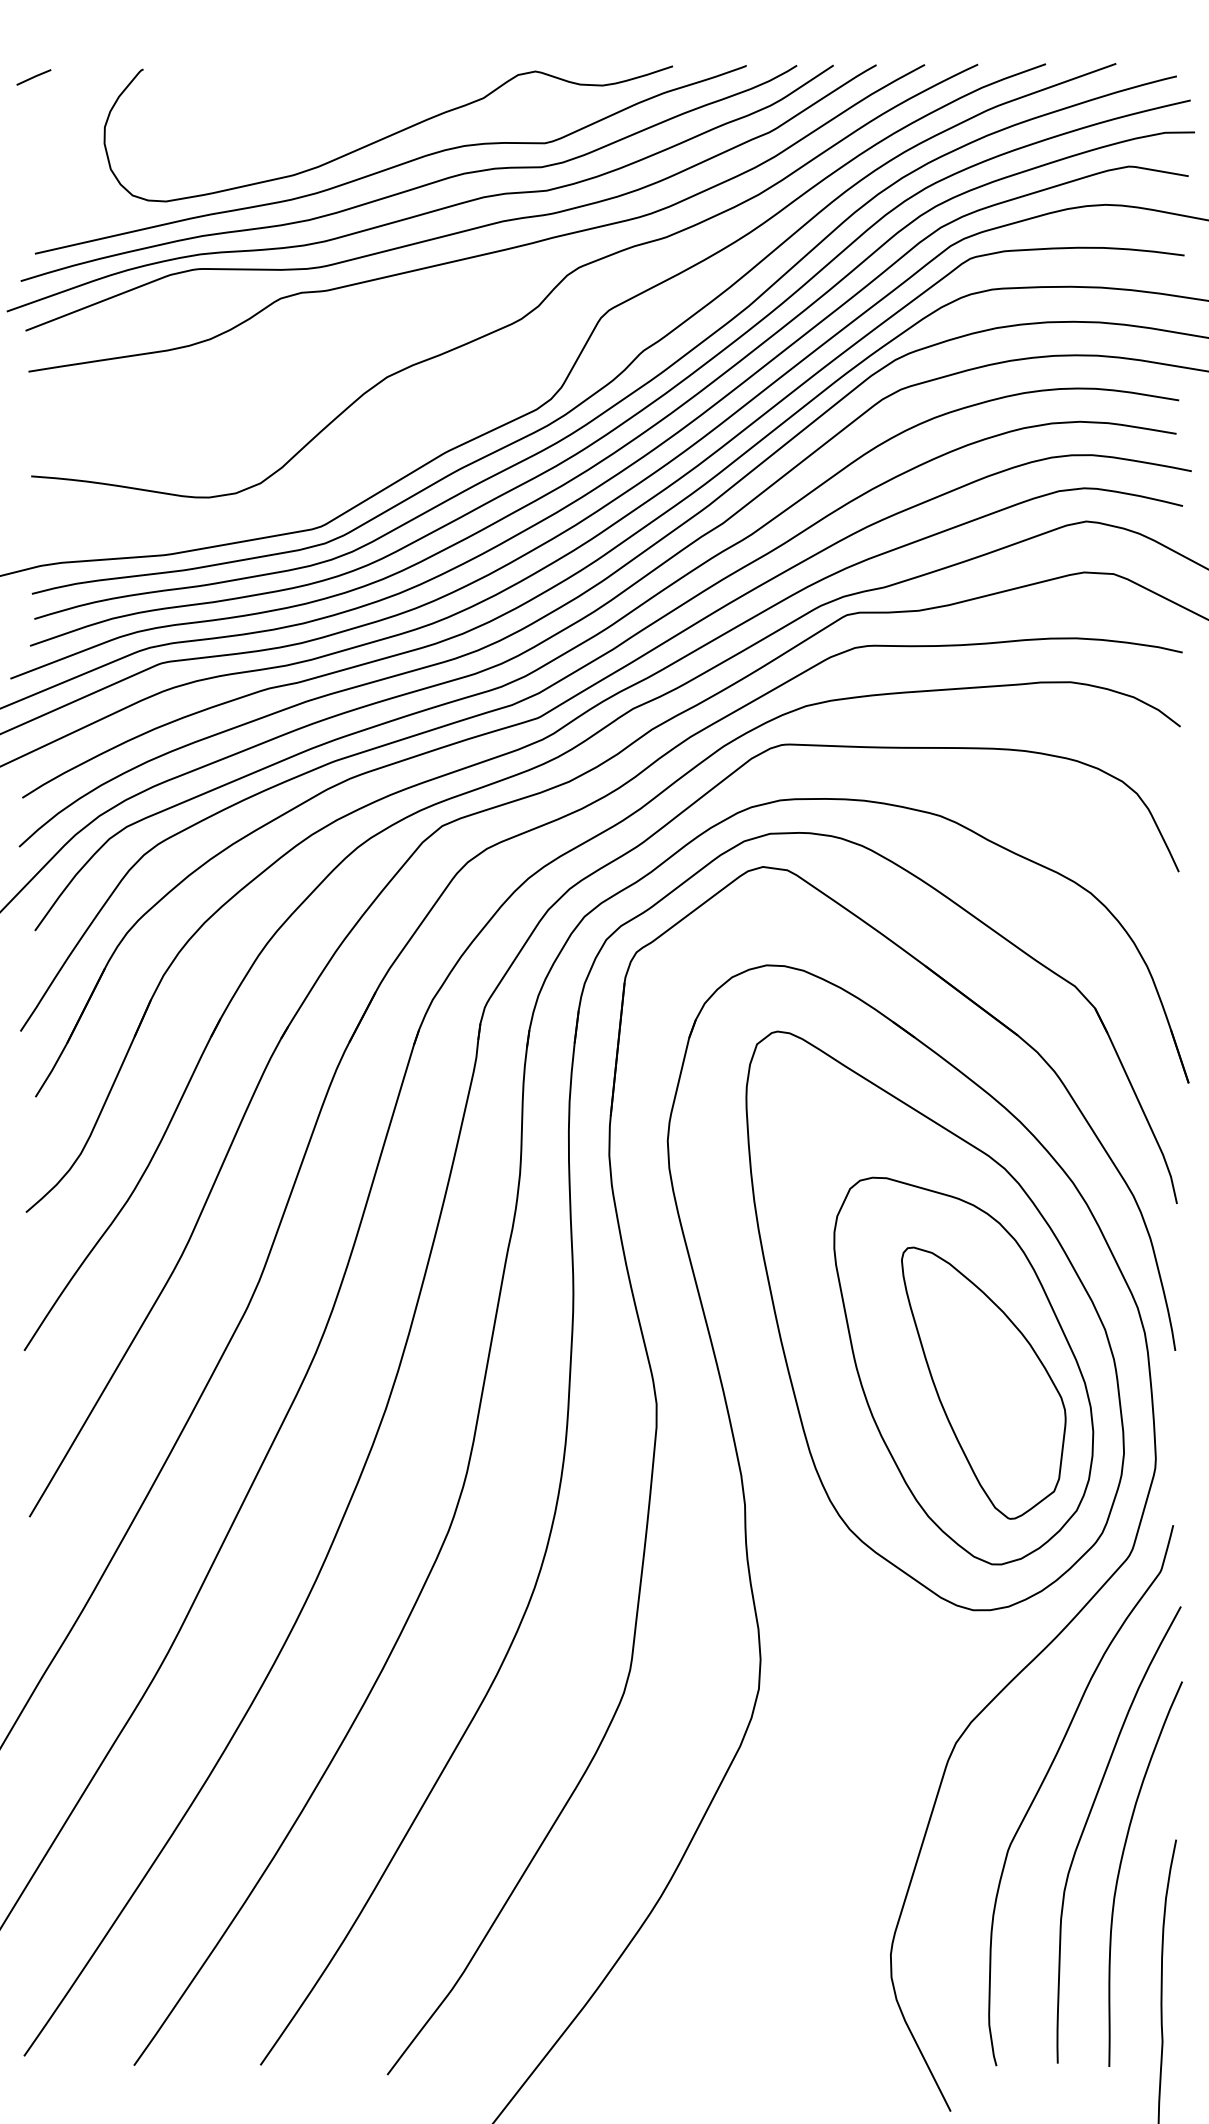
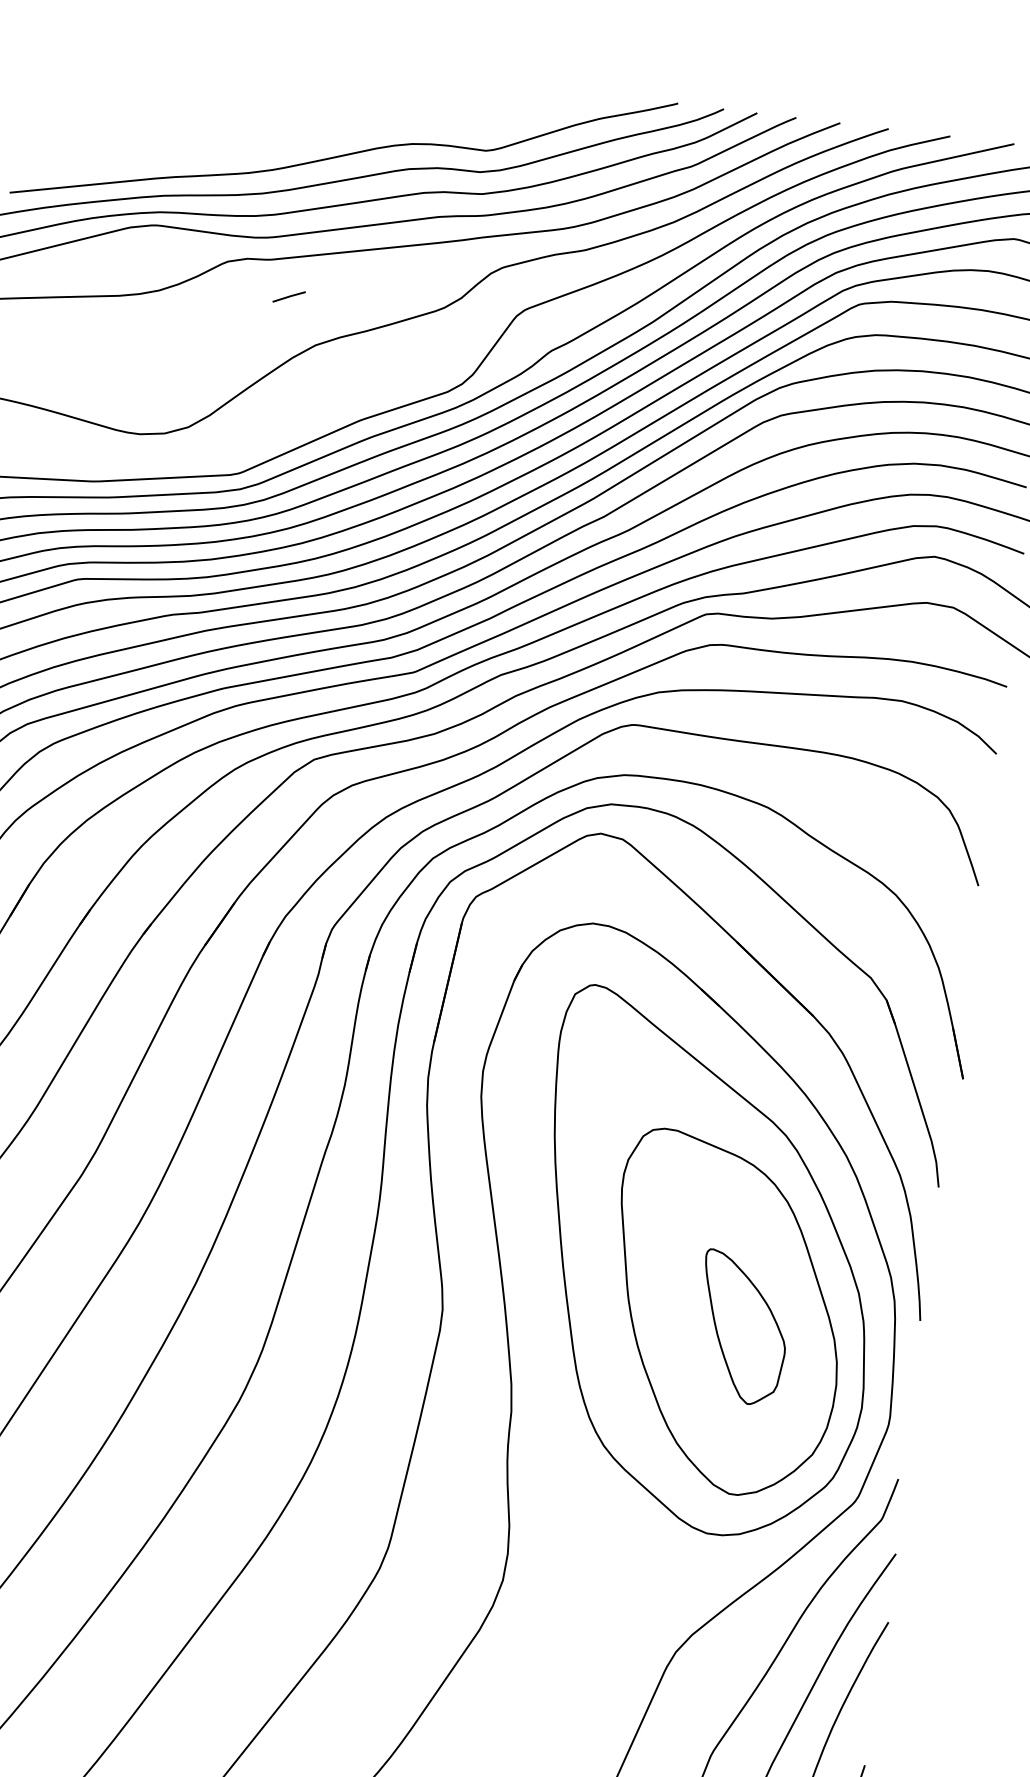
line: (33, 77) -> (288, 296), moved
curve: (388, 135) -> (344, 125), removed
part: (983, 1382) -> (742, 1327), size x0.6

